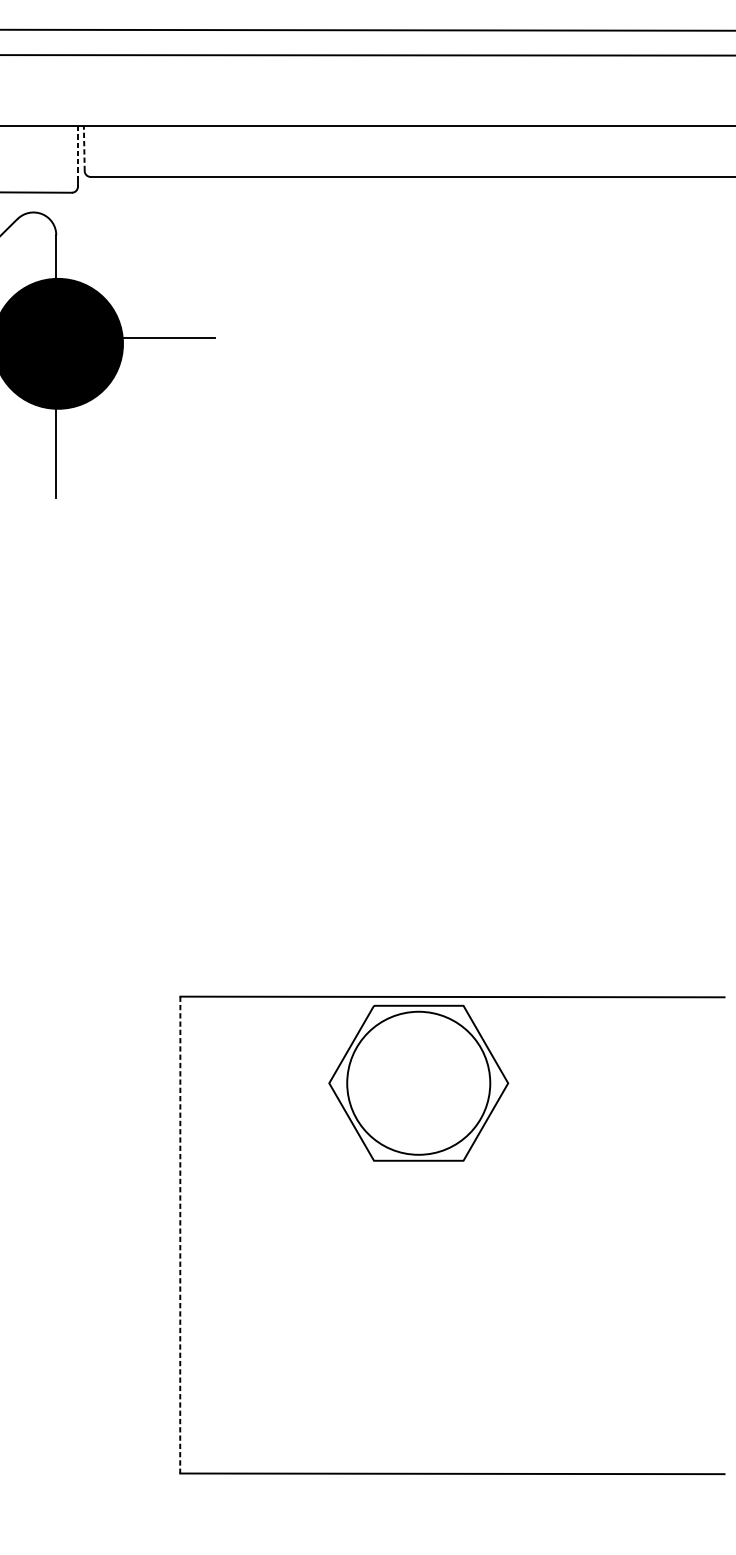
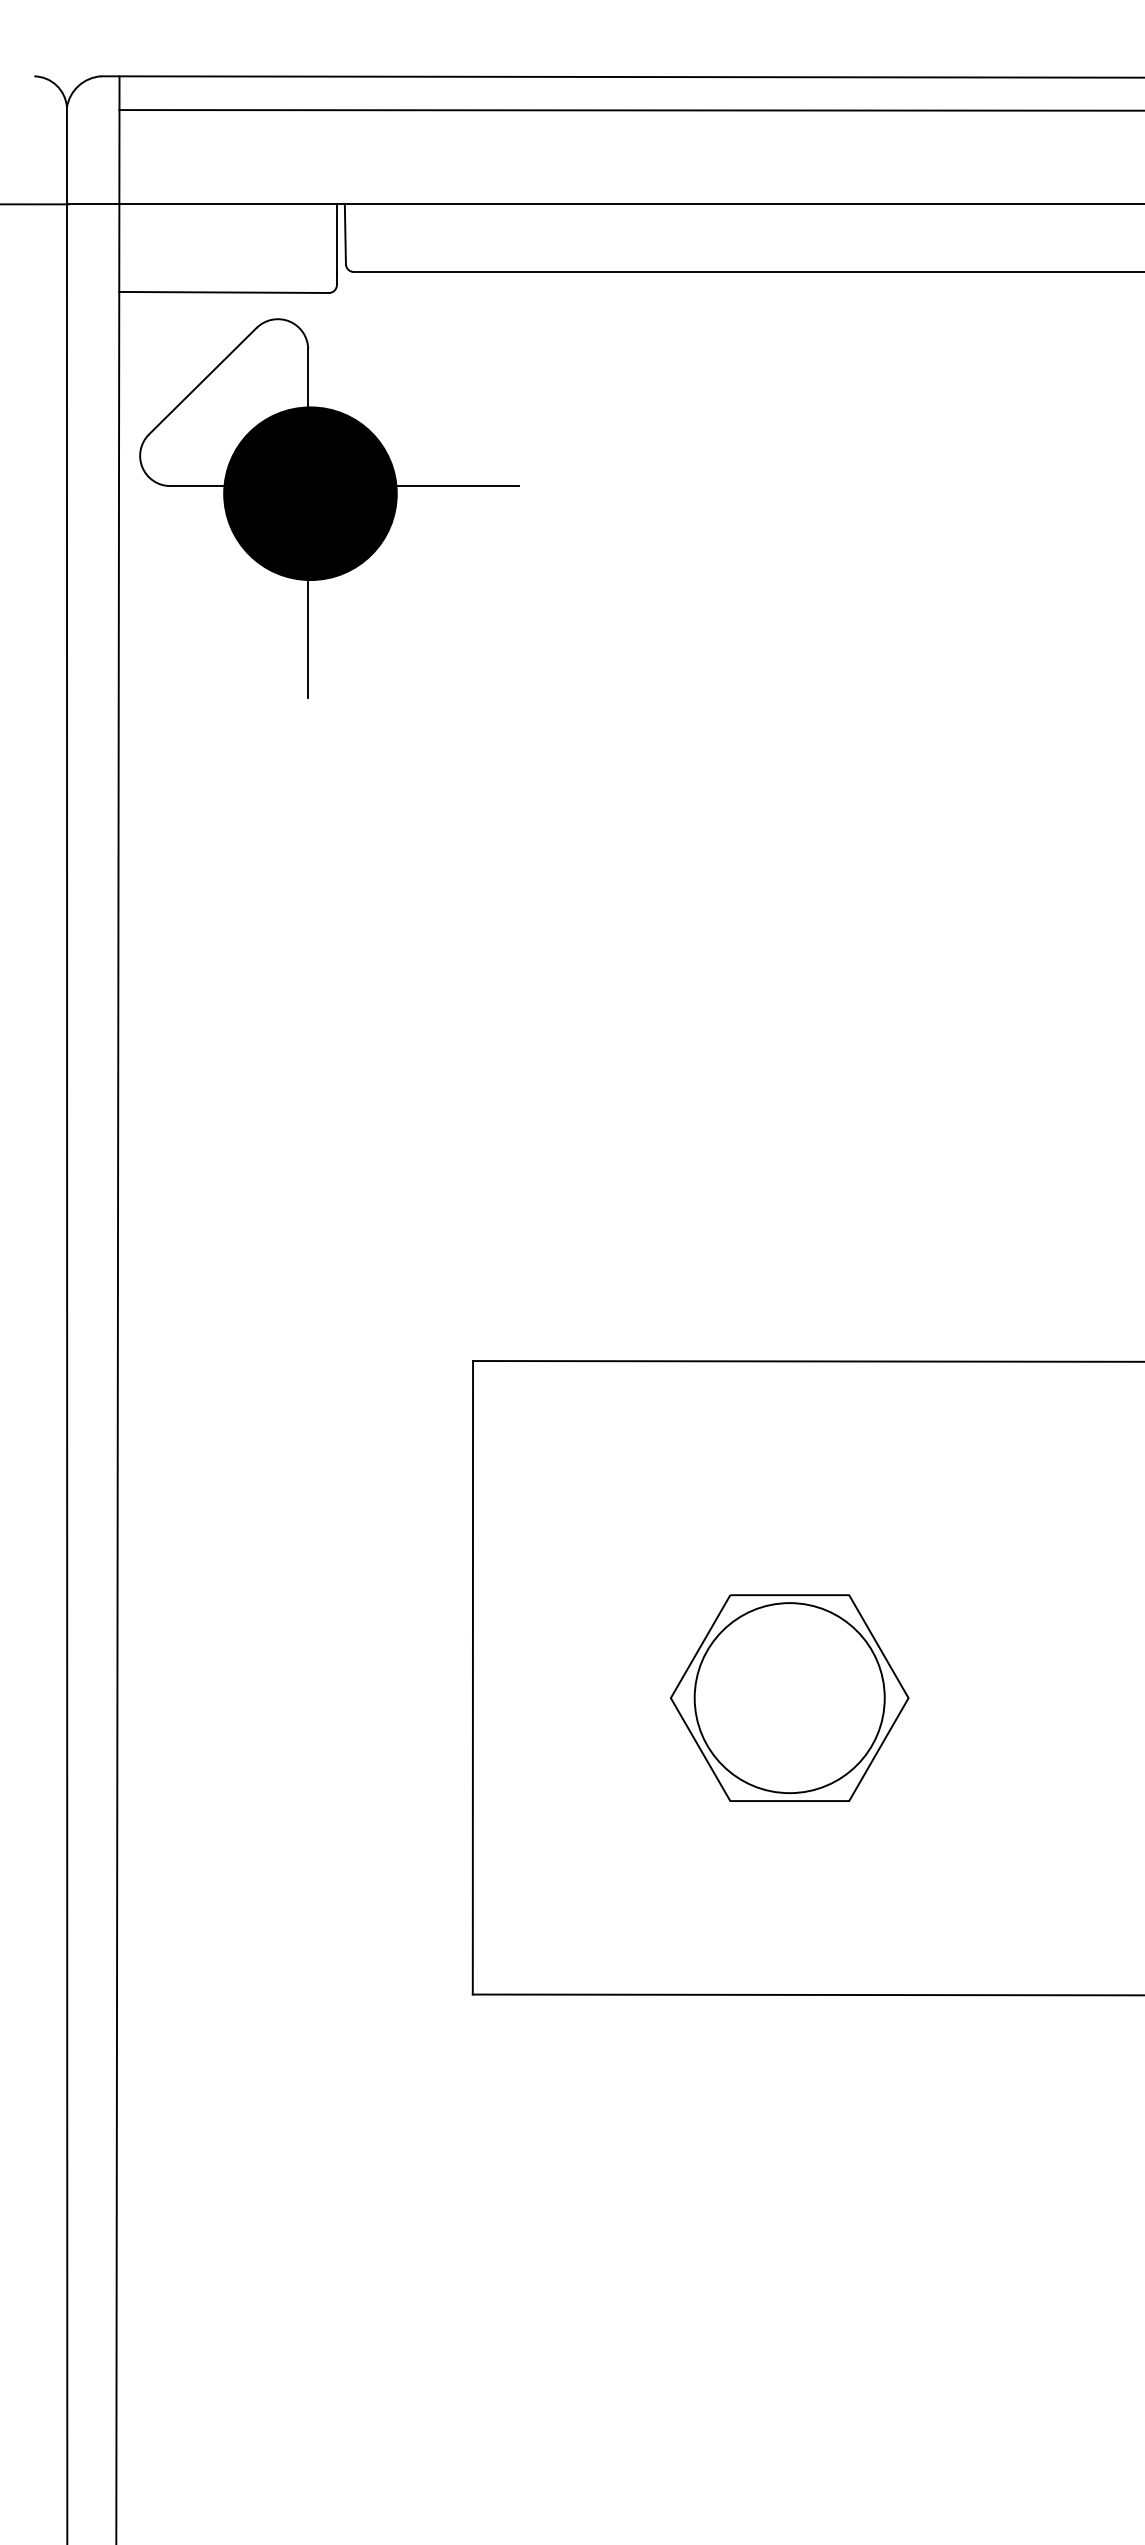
line: (84, 148) -> (345, 234), dashed -> solid
line: (77, 151) -> (336, 238), dashed -> solid
part: (418, 1082) -> (789, 1697), moved
line: (179, 1234) -> (472, 1677), dashed -> solid

